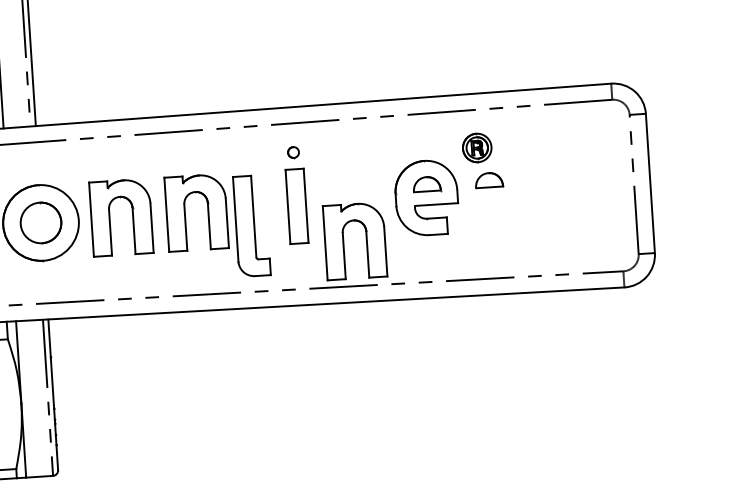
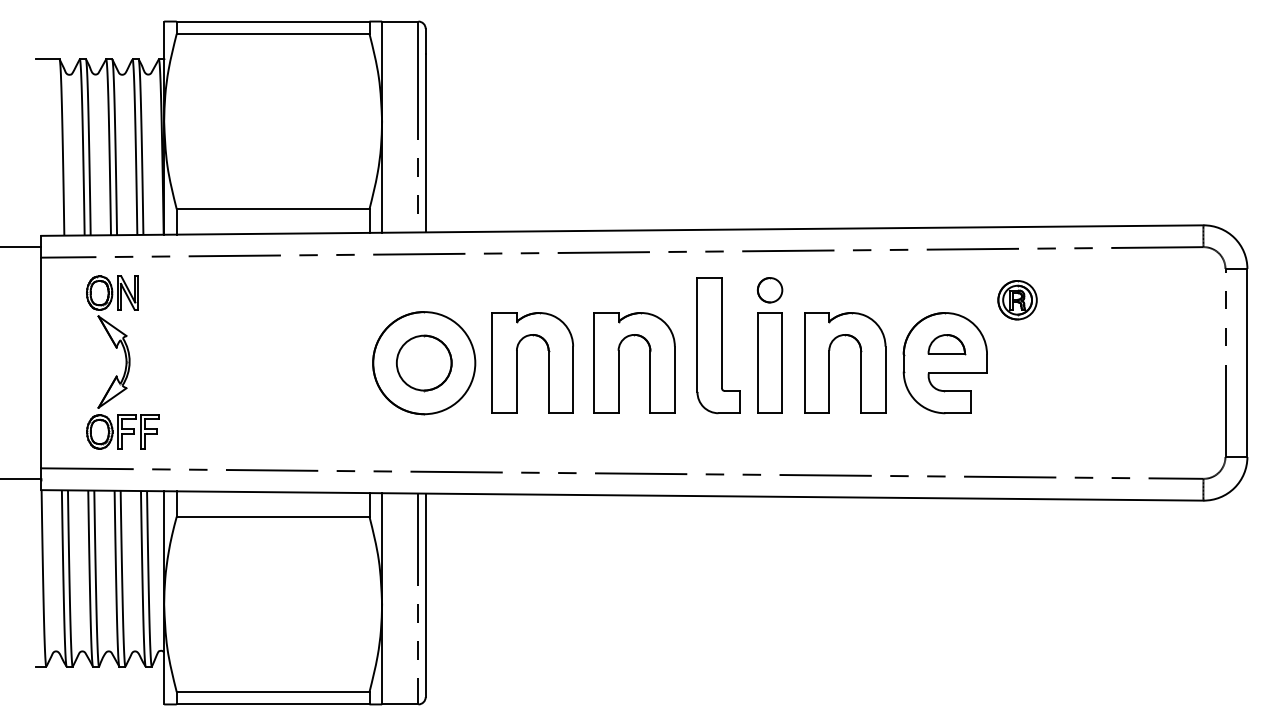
part: (293, 152) -> (769, 290), size x1.67
part: (488, 180) -> (1030, 344), removed
part: (251, 225) -> (718, 345), moved
part: (366, 240) -> (860, 362), moved

